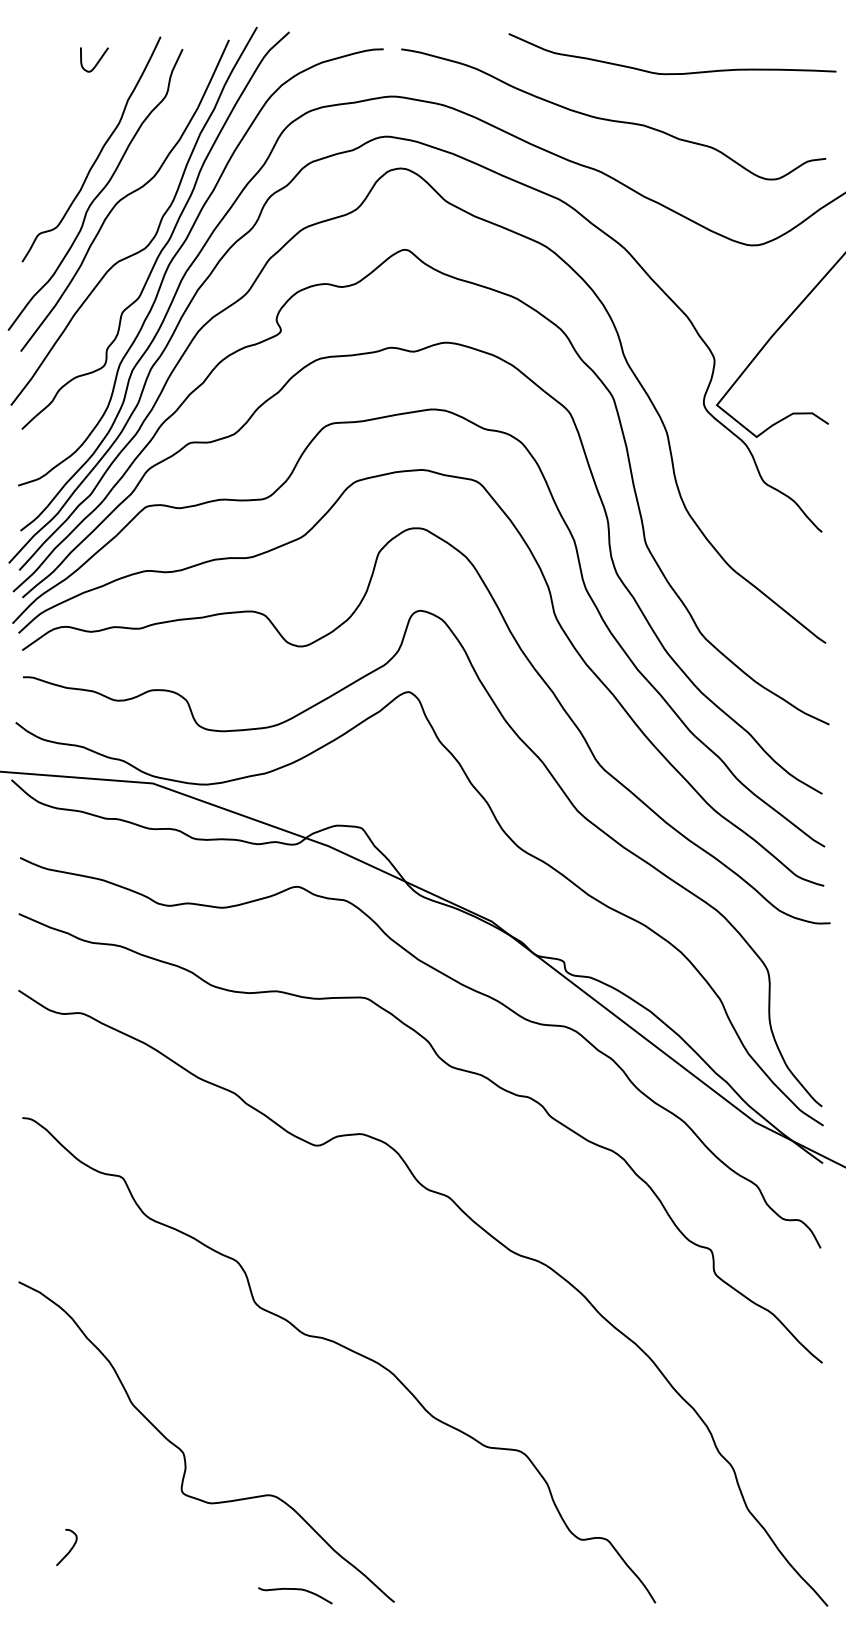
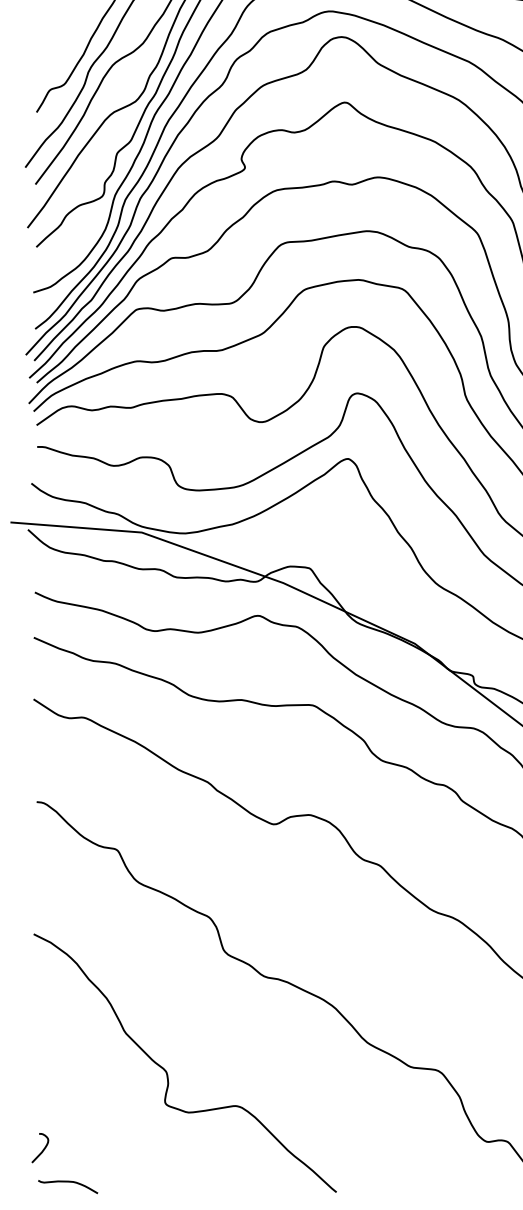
curve: (70, 1548) -> (43, 1148), moved
curve: (297, 1590) -> (69, 1182), moved

